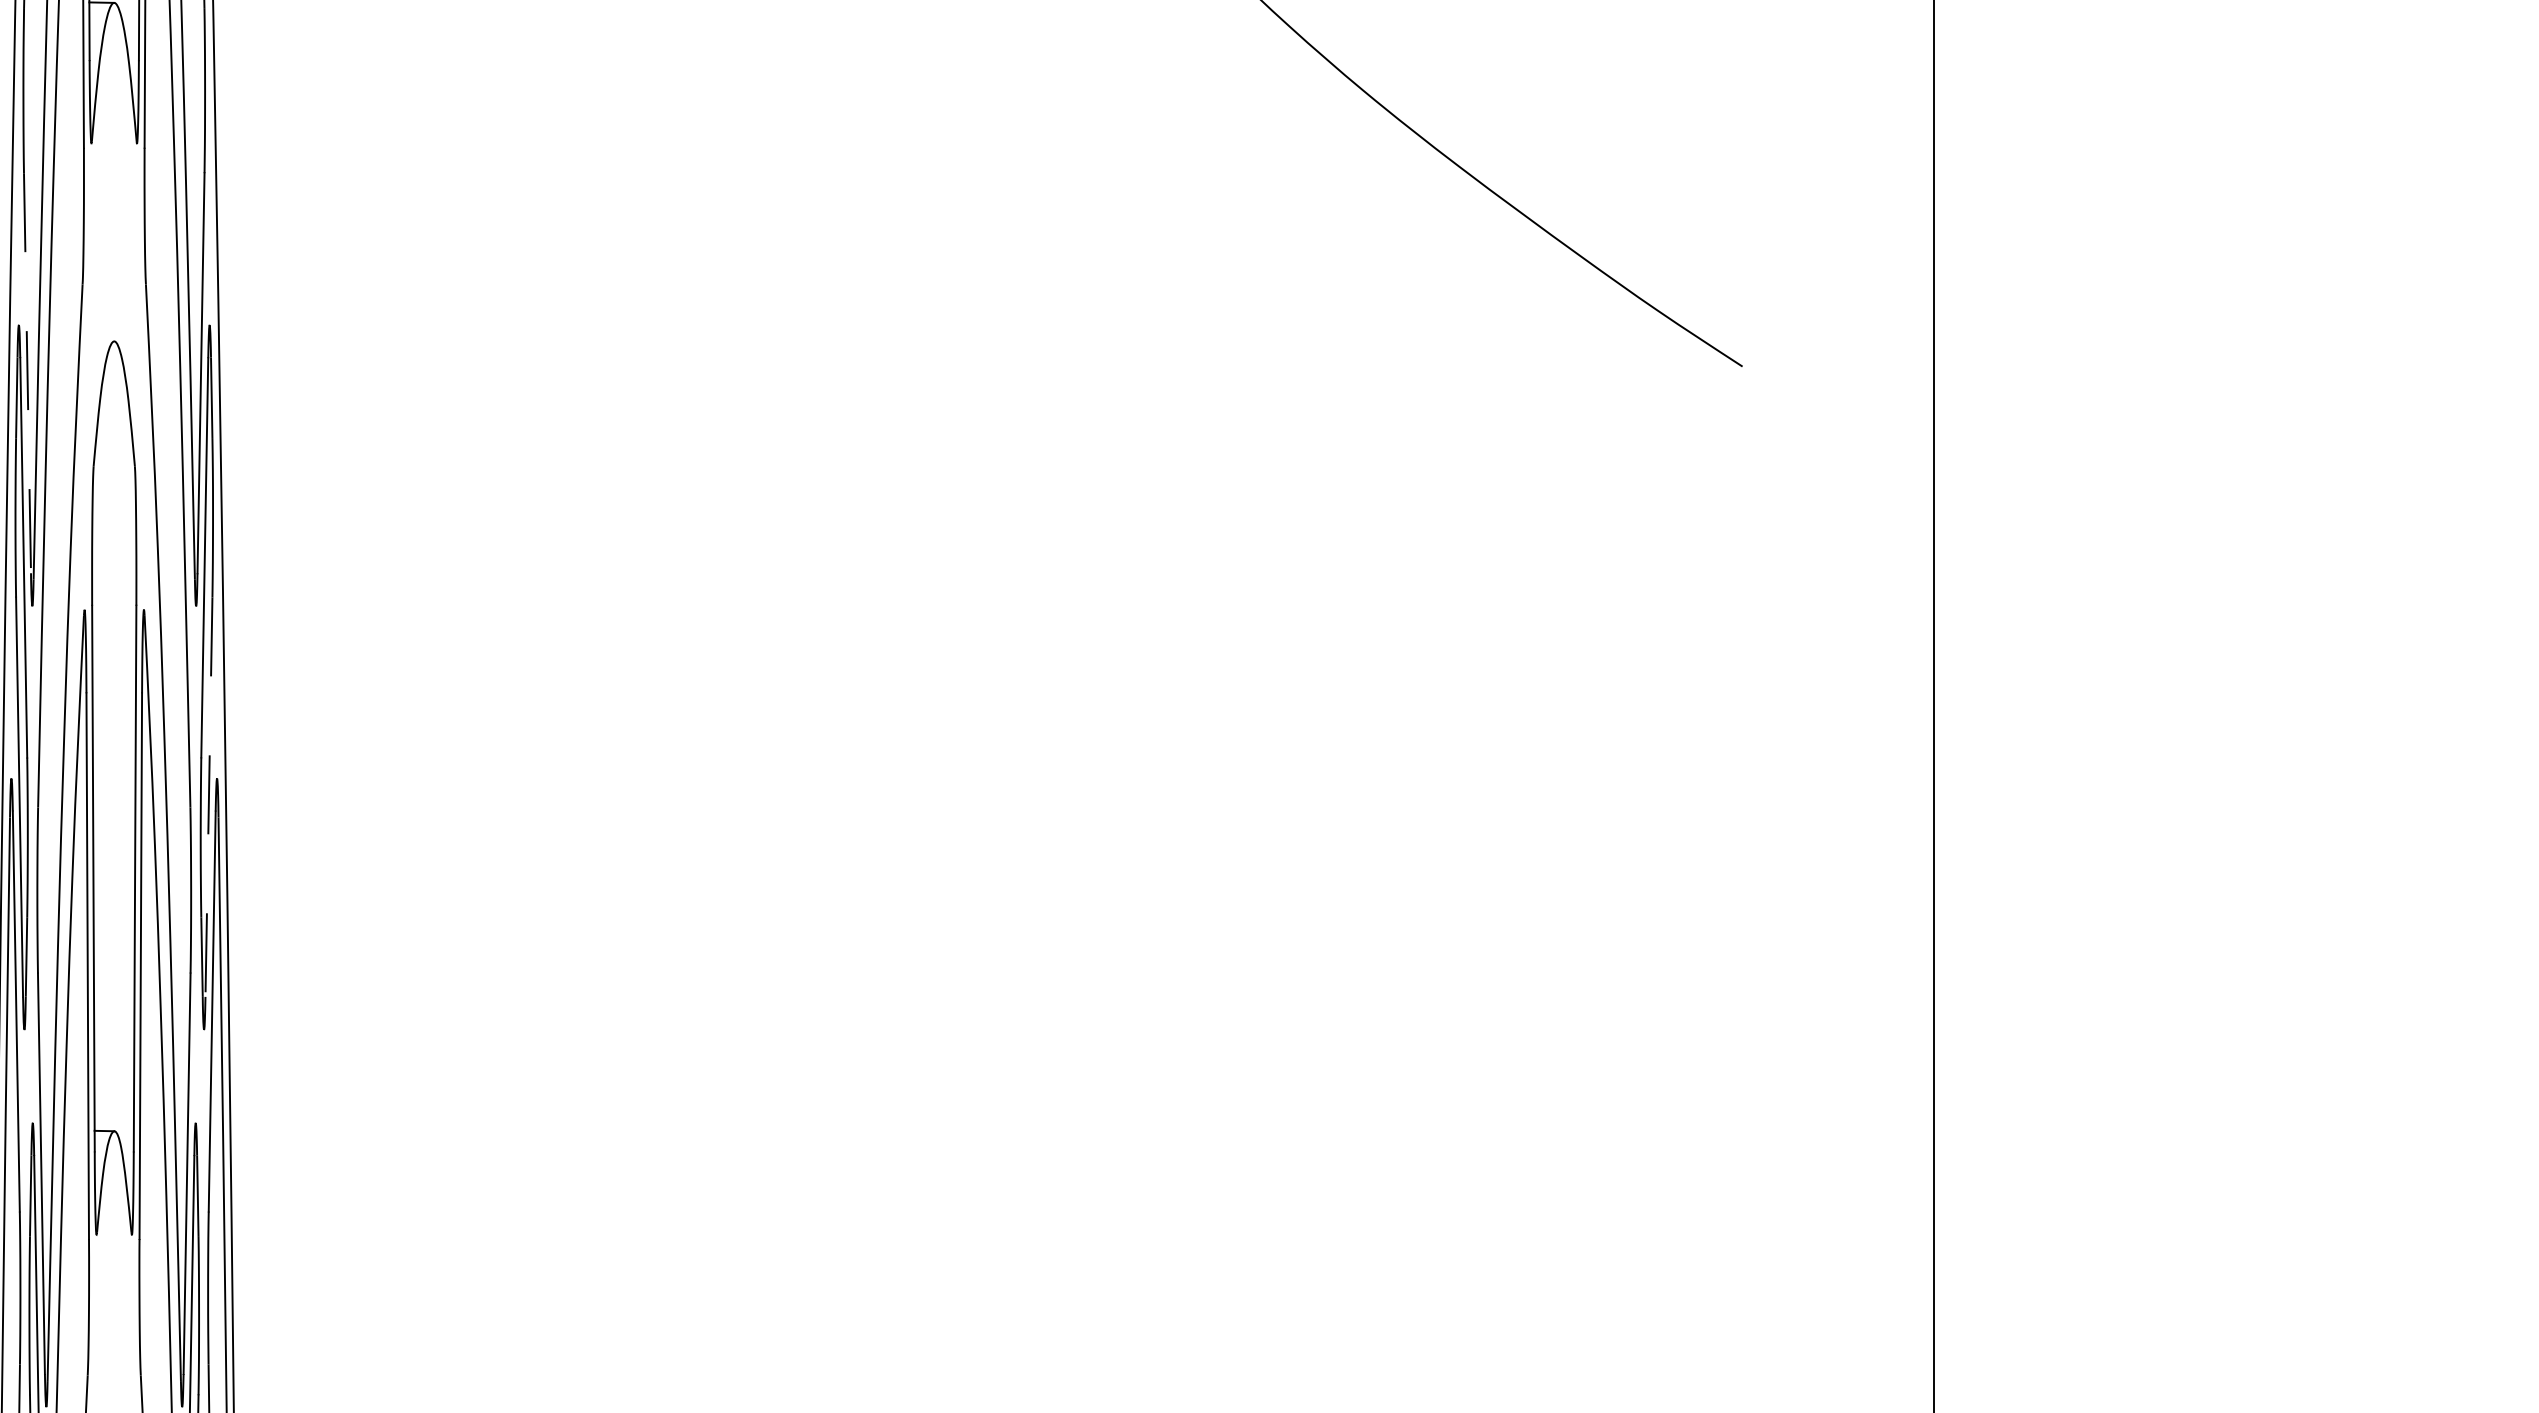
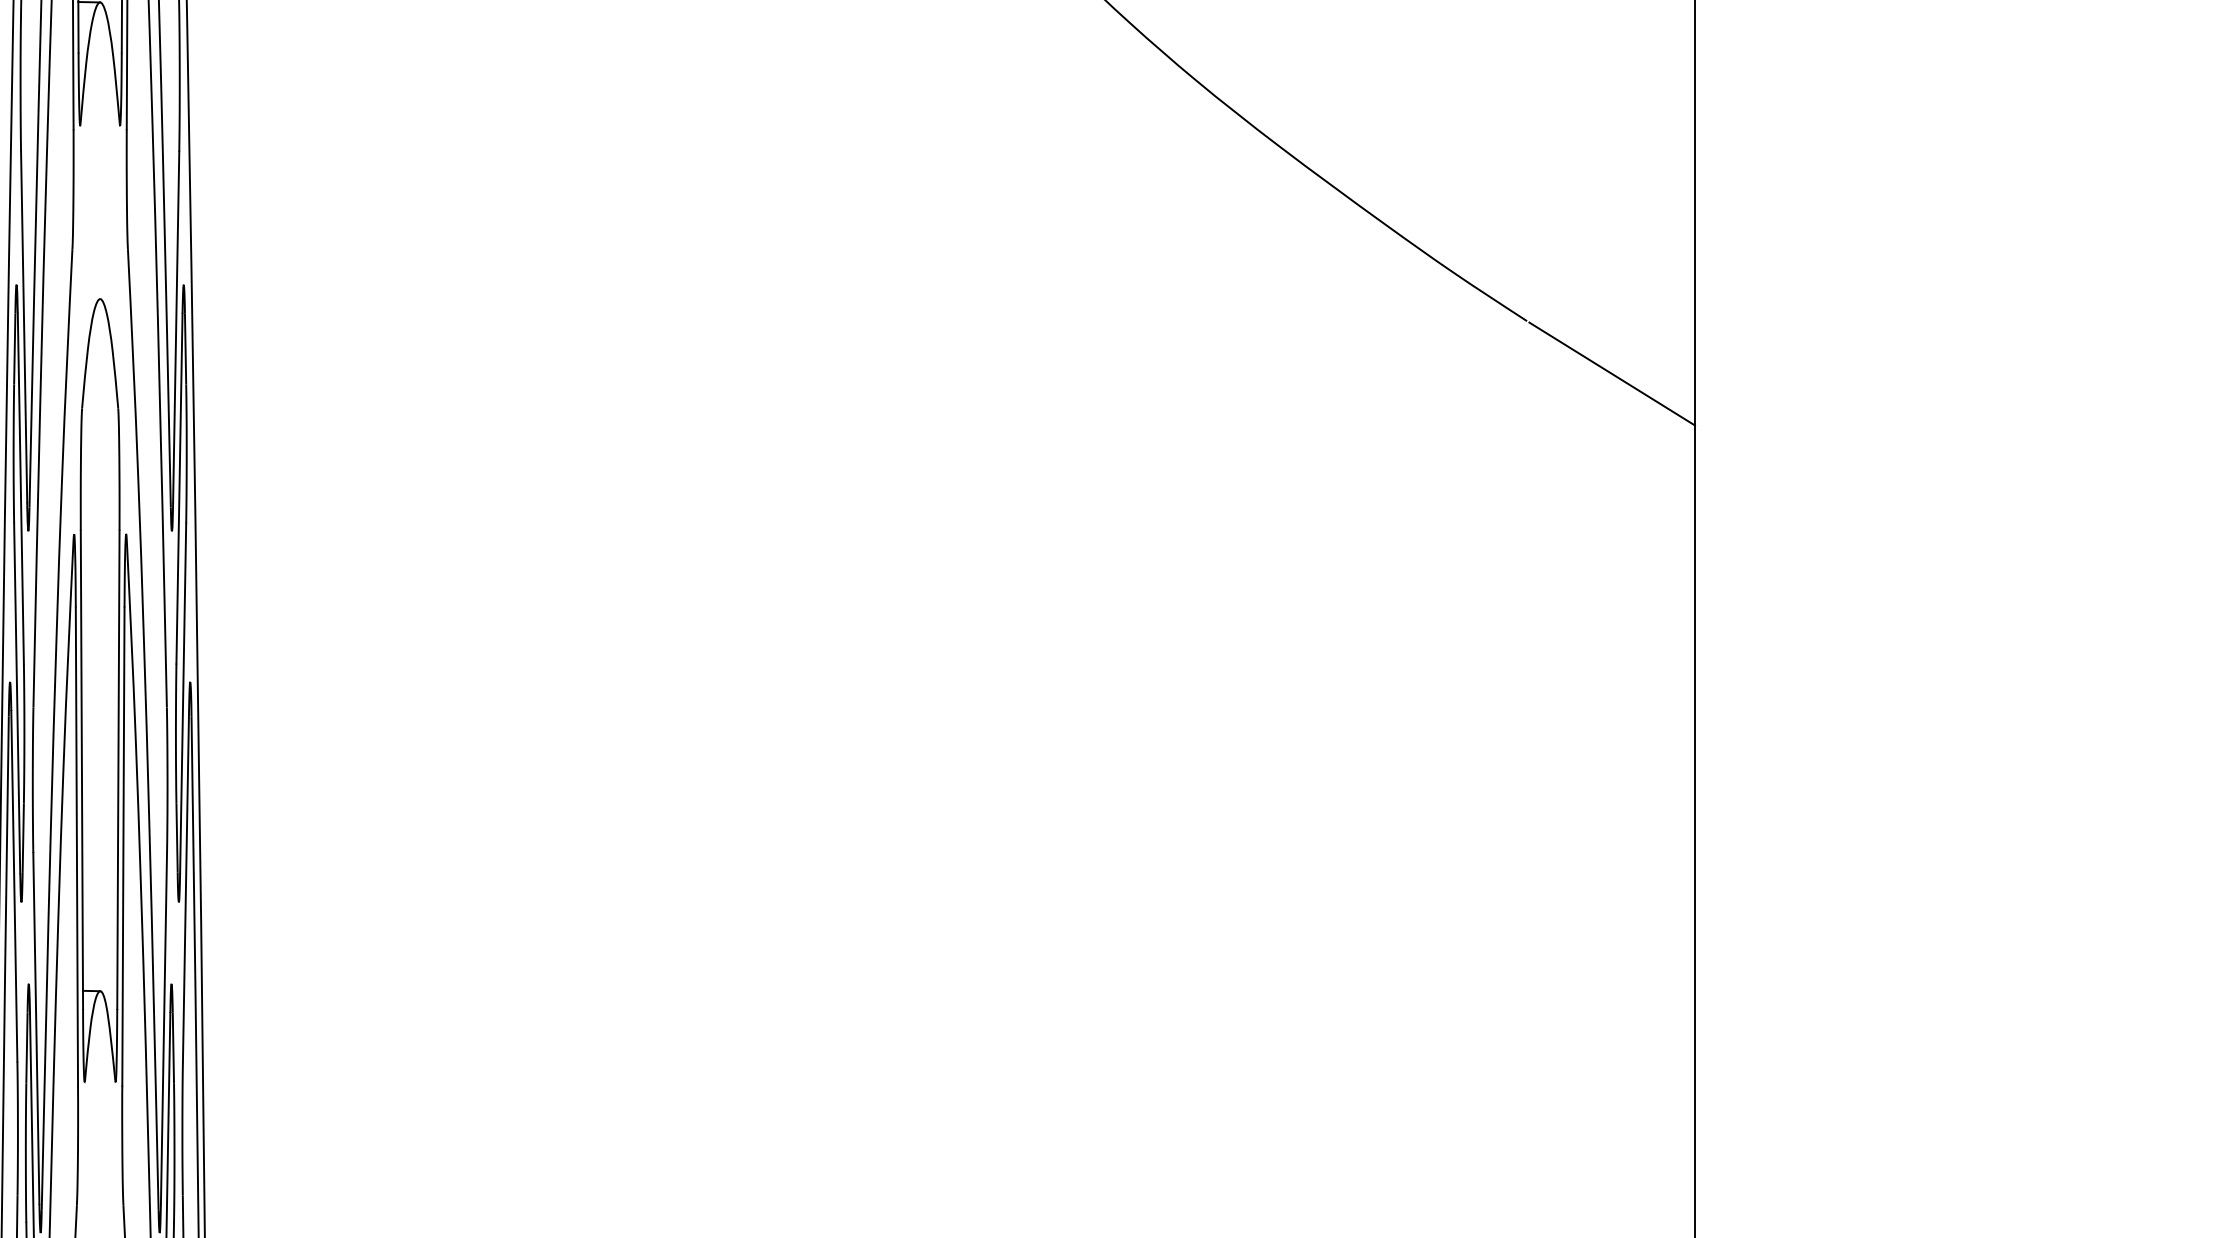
line: (27, 373) -> (24, 327), dashed -> solid
line: (1839, 426) -> (1611, 373), added
line: (208, 797) -> (182, 698), dashed -> solid

